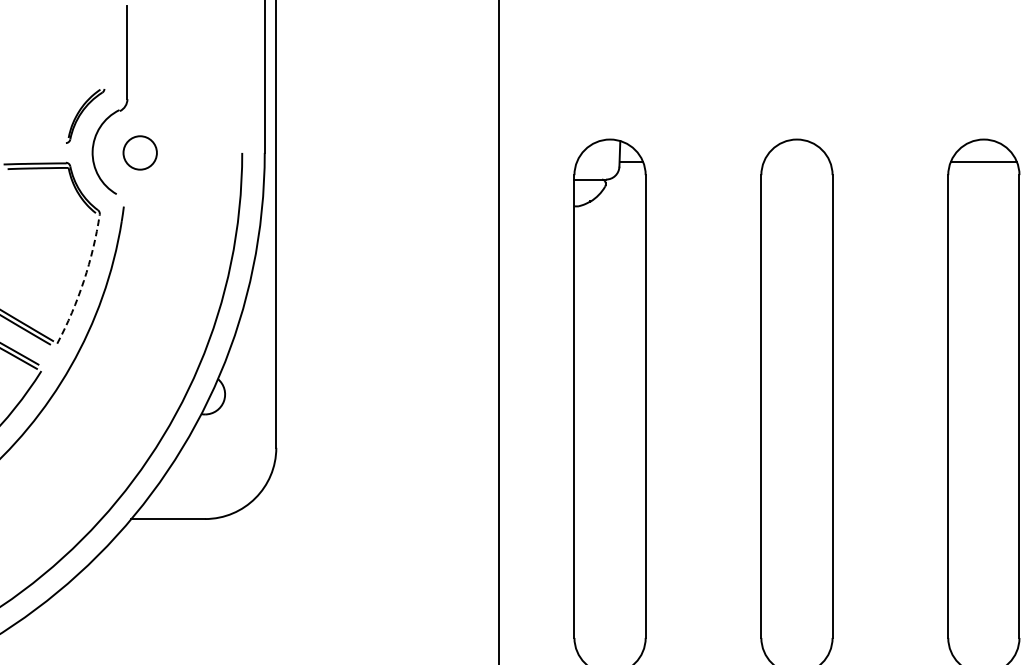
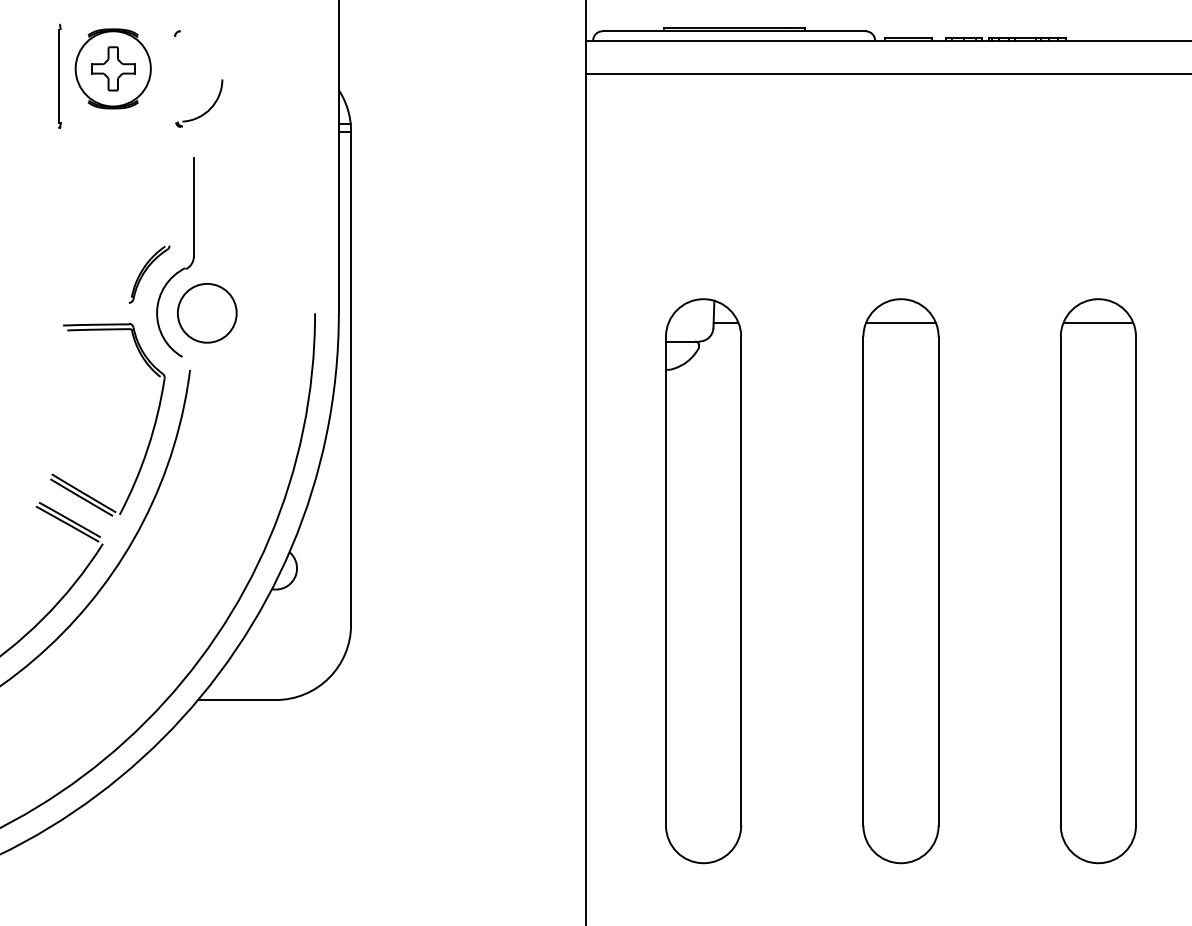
circle: (140, 153) -> (207, 313), size x1.67
line: (796, 161) -> (900, 322), added
arc: (83, 280) -> (147, 448), dashed -> solid

